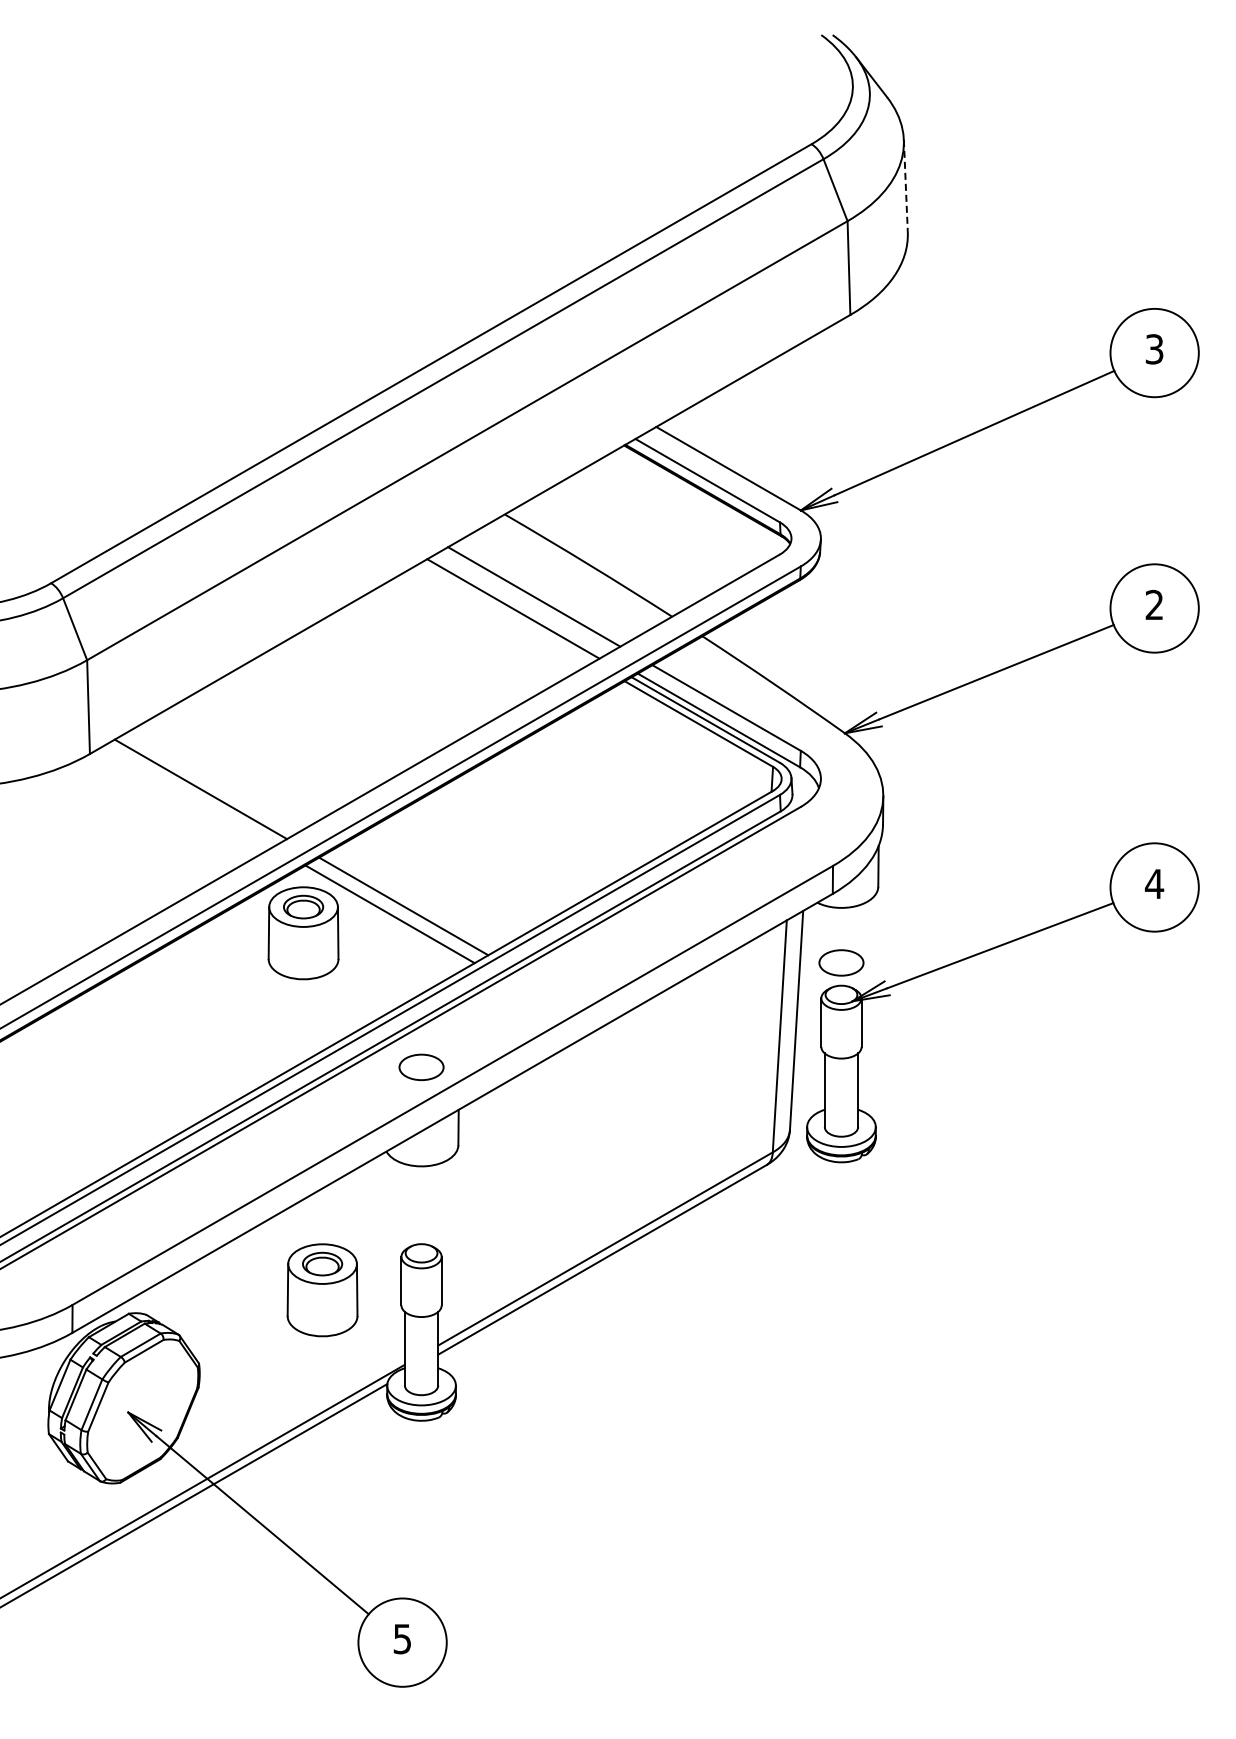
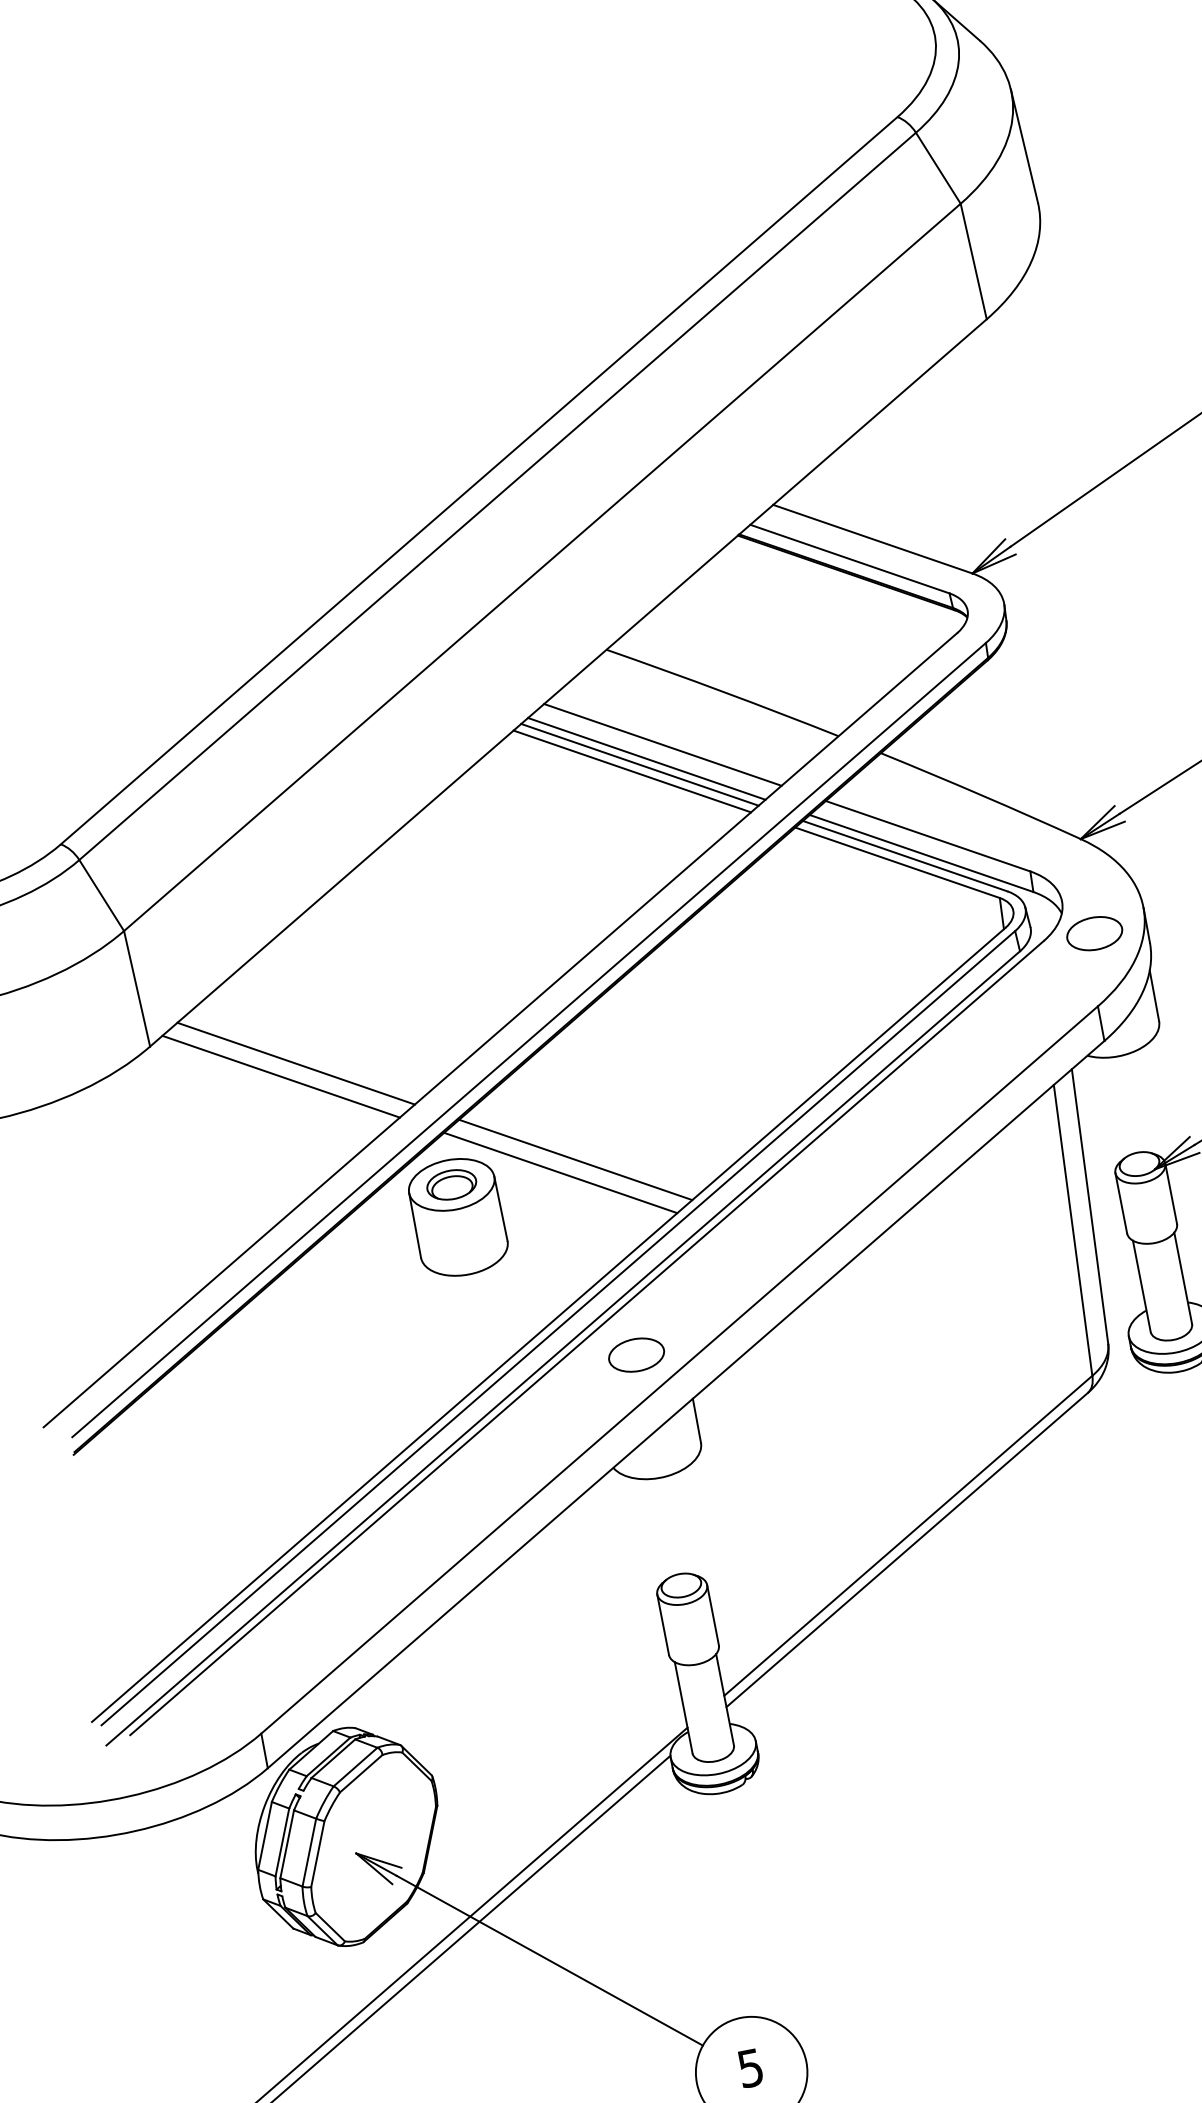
line: (905, 186) -> (1024, 146), dashed -> solid
line: (519, 605) -> (646, 759), added
line: (506, 612) -> (632, 770), added
line: (187, 796) -> (281, 1075), added
part: (841, 962) -> (1094, 933), moved
part: (322, 1290) -> (567, 1655), removed

